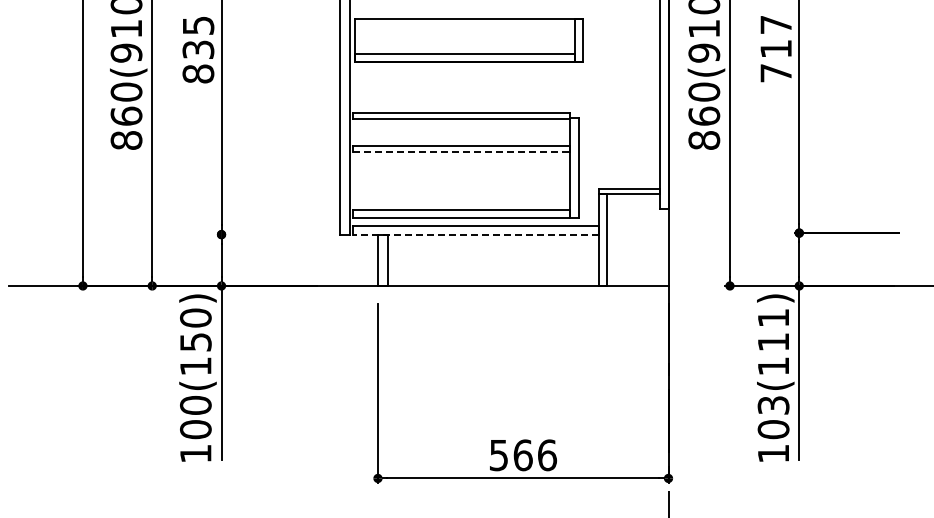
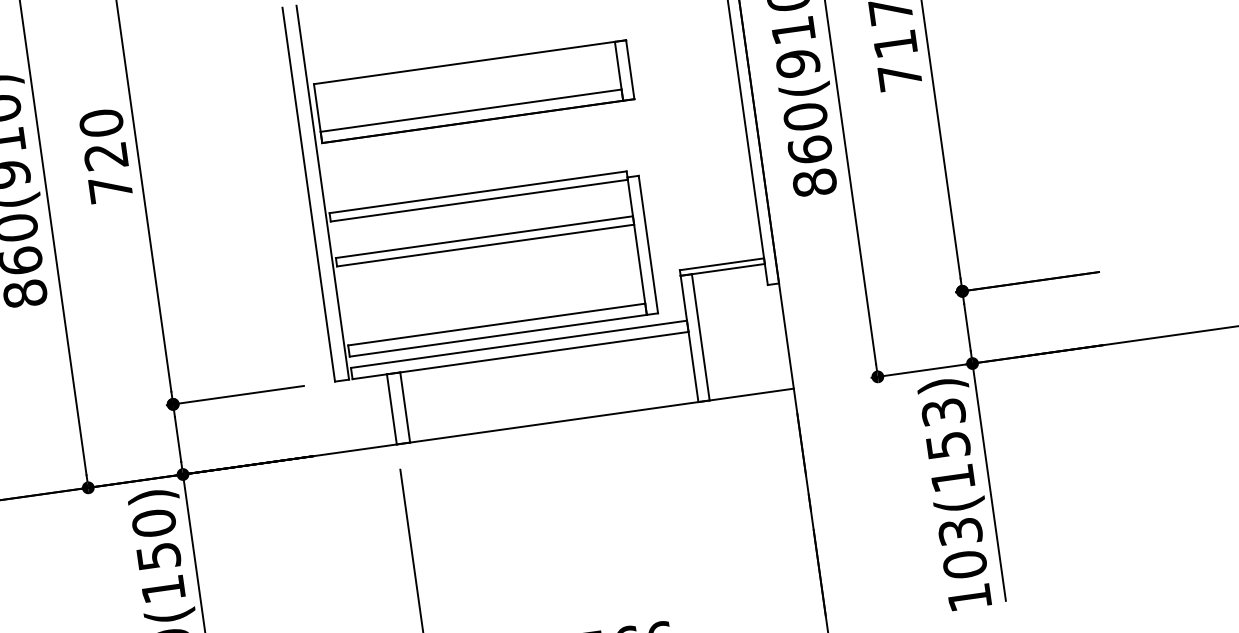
text: (198, 49) -> (106, 155), 835 -> 720
line: (461, 152) -> (485, 246), dashed -> solid
line: (266, 234) -> (234, 395), added
line: (475, 234) -> (520, 355), dashed -> solid
text: (773, 330) -> (945, 429), 103(111) -> 103(153)

